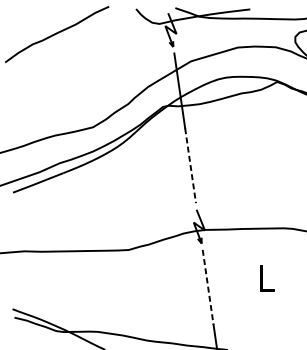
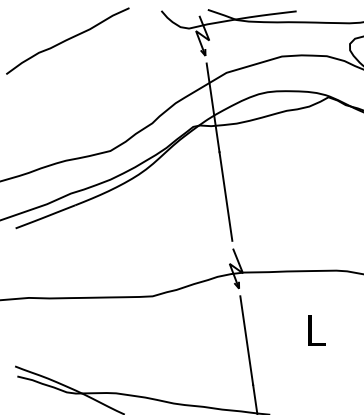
line: (190, 165) -> (225, 196), dashed -> solid
line: (207, 287) -> (246, 340), dashed -> solid

